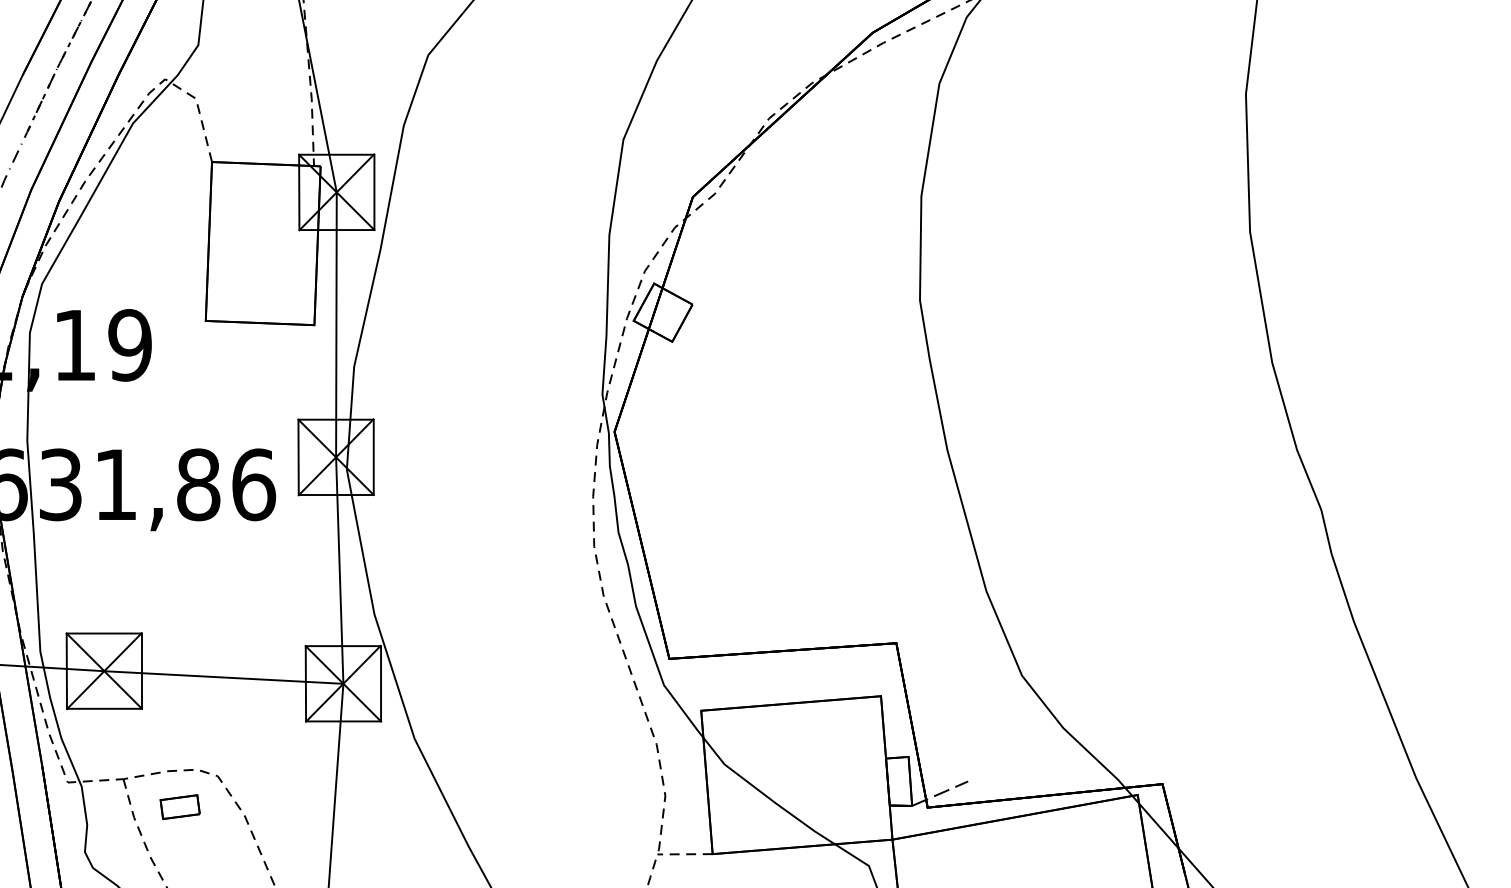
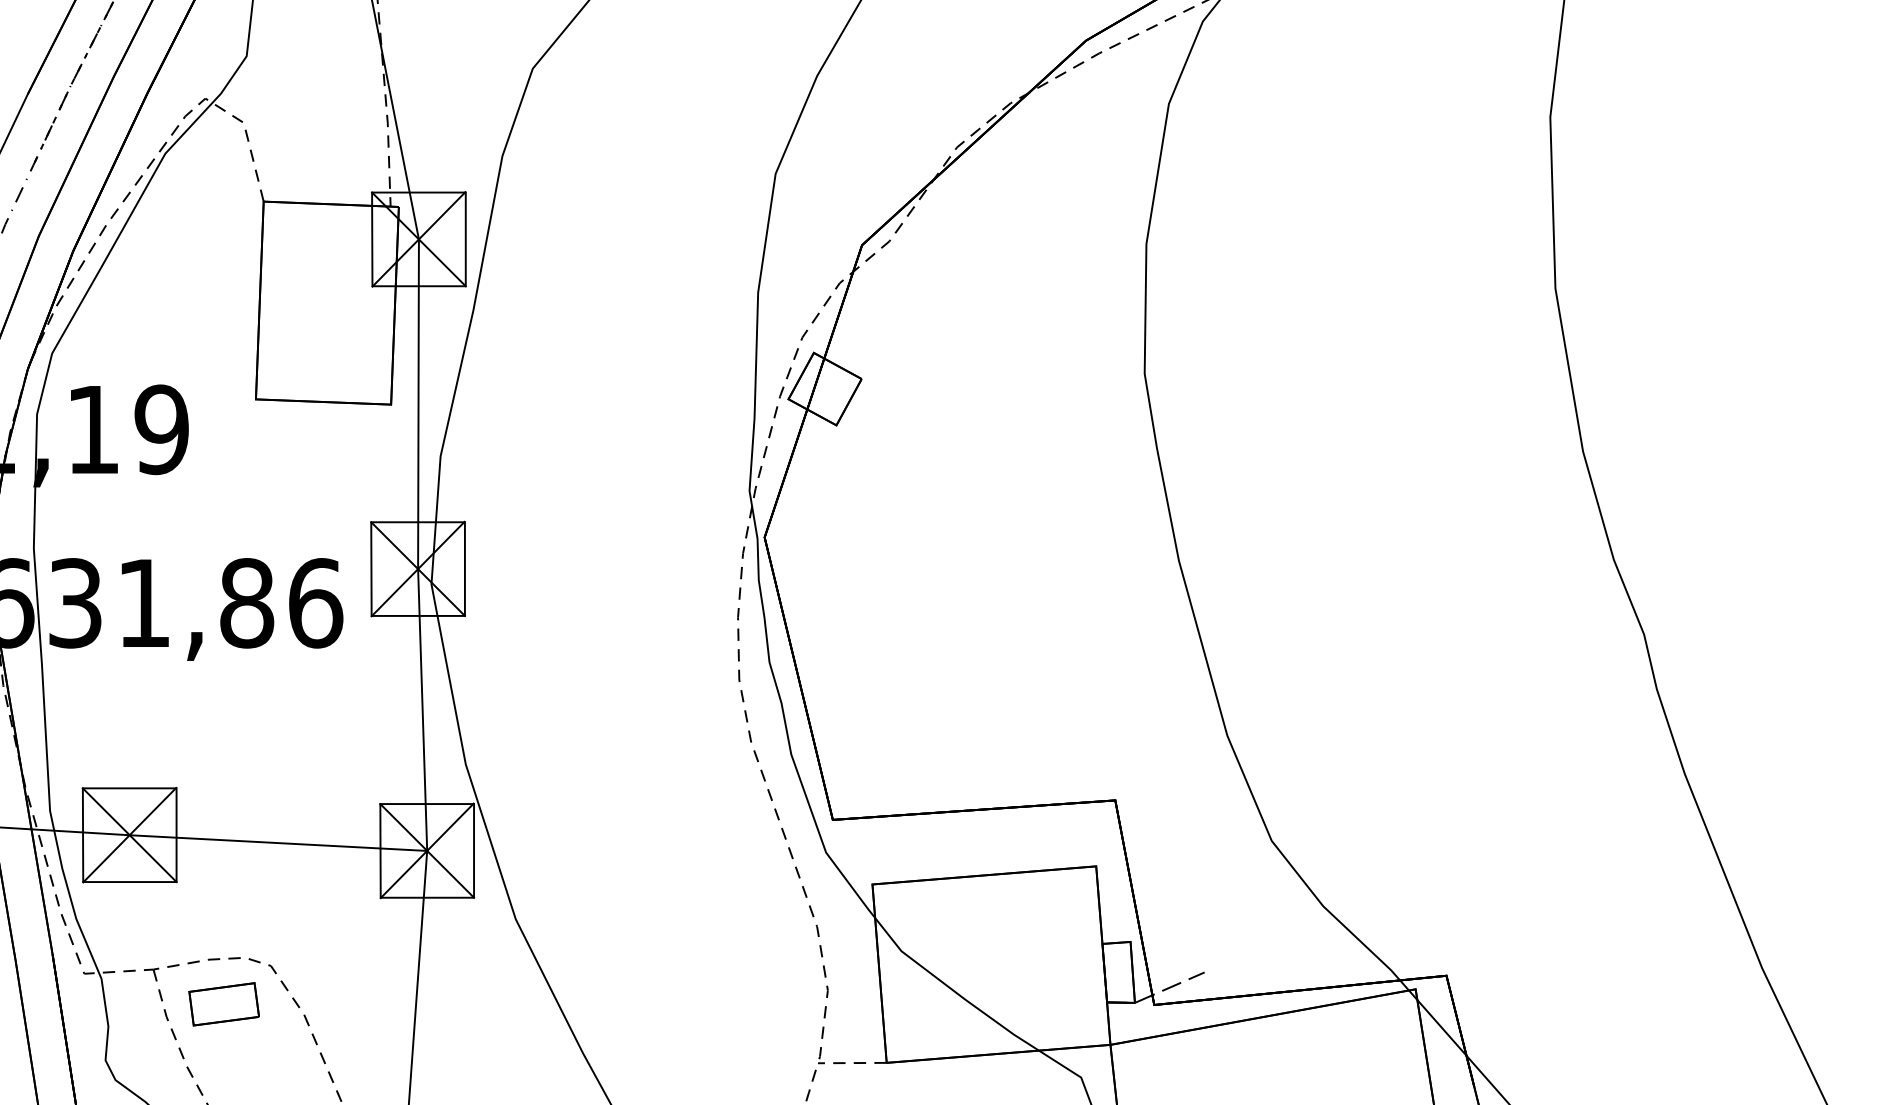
part: (179, 807) -> (223, 1004), size x1.43

